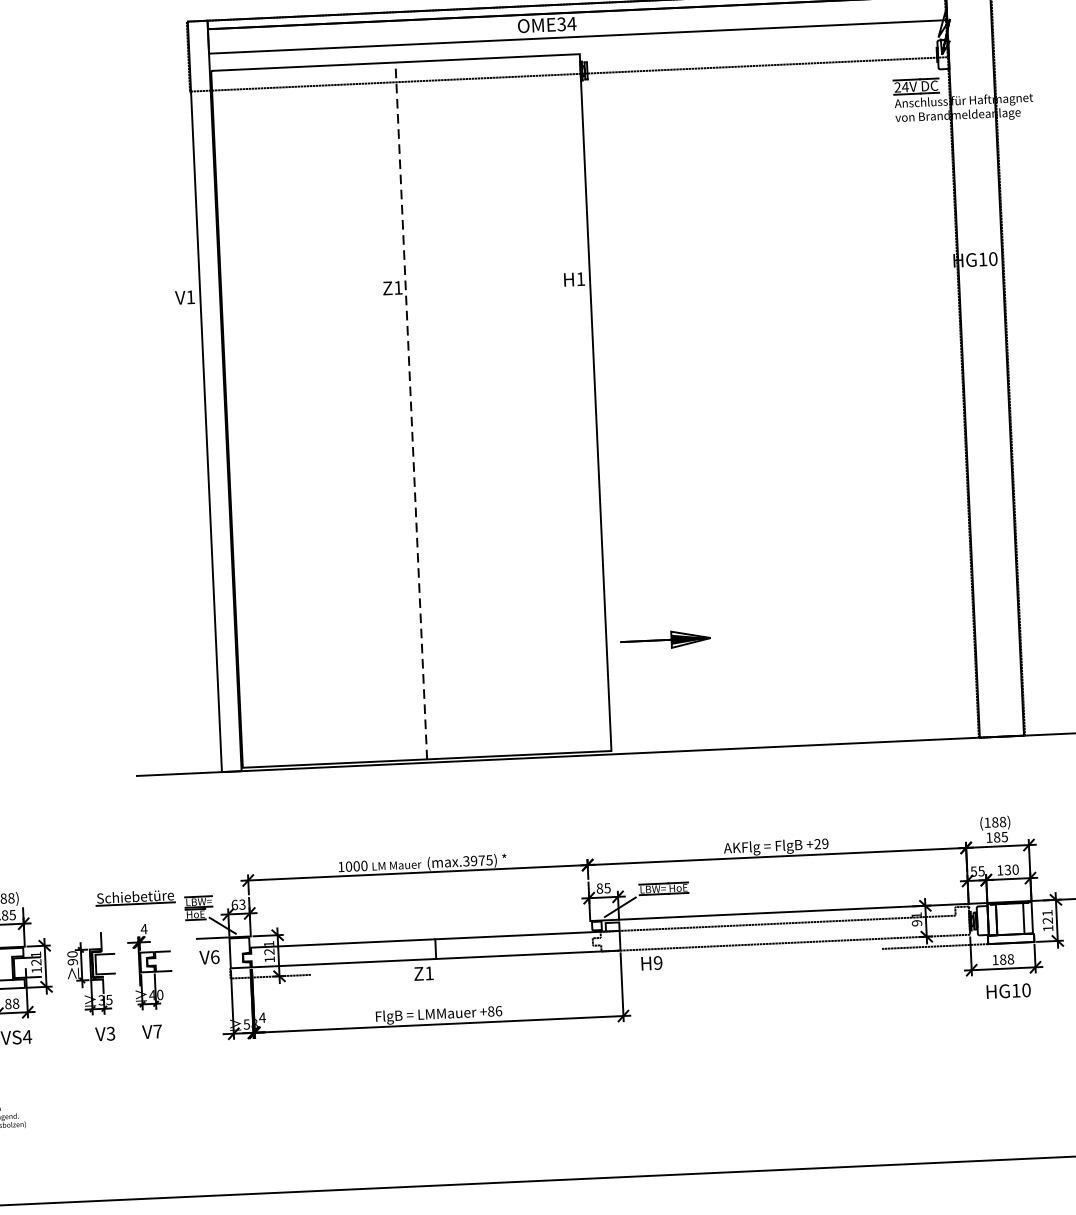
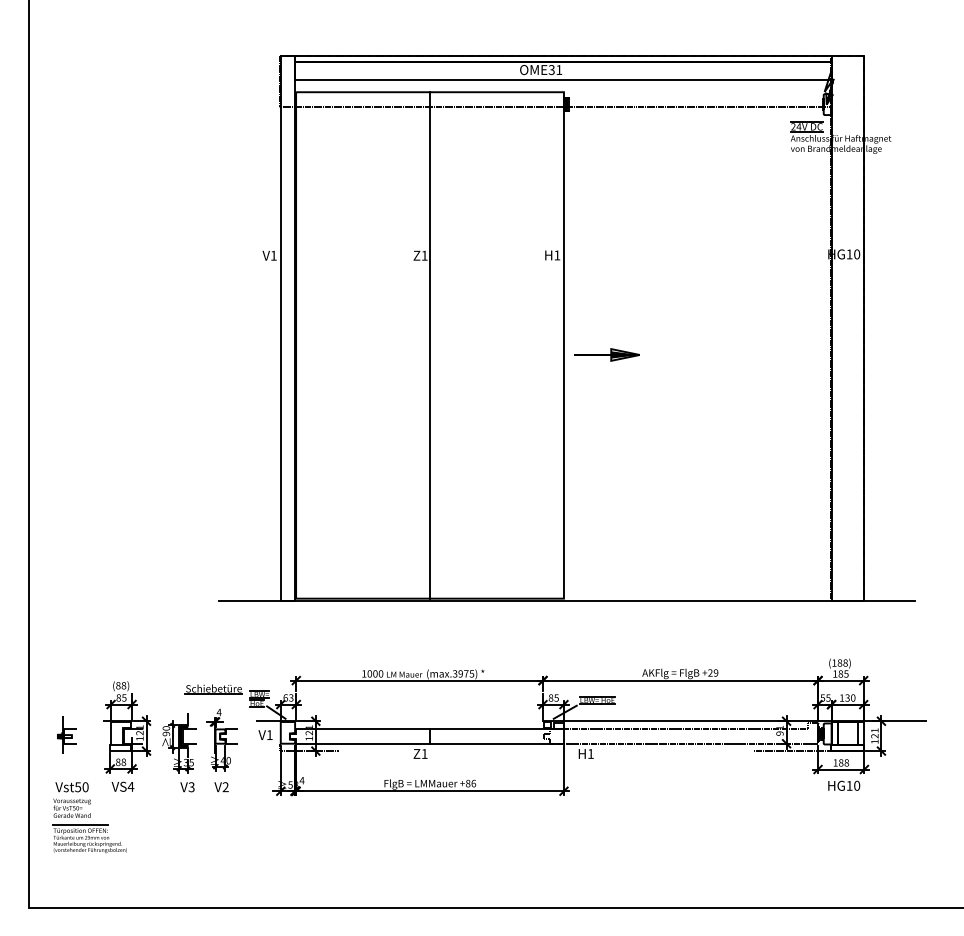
text: (570, 23) -> (558, 69), OME34 -> OME31
line: (411, 409) -> (430, 344), dashed -> solid
part: (665, 639) -> (606, 354), moved
text: (214, 957) -> (269, 735), V6 -> V1
text: (657, 962) -> (590, 753), H9 -> H1
text: (157, 1032) -> (225, 787), V7 -> V2

